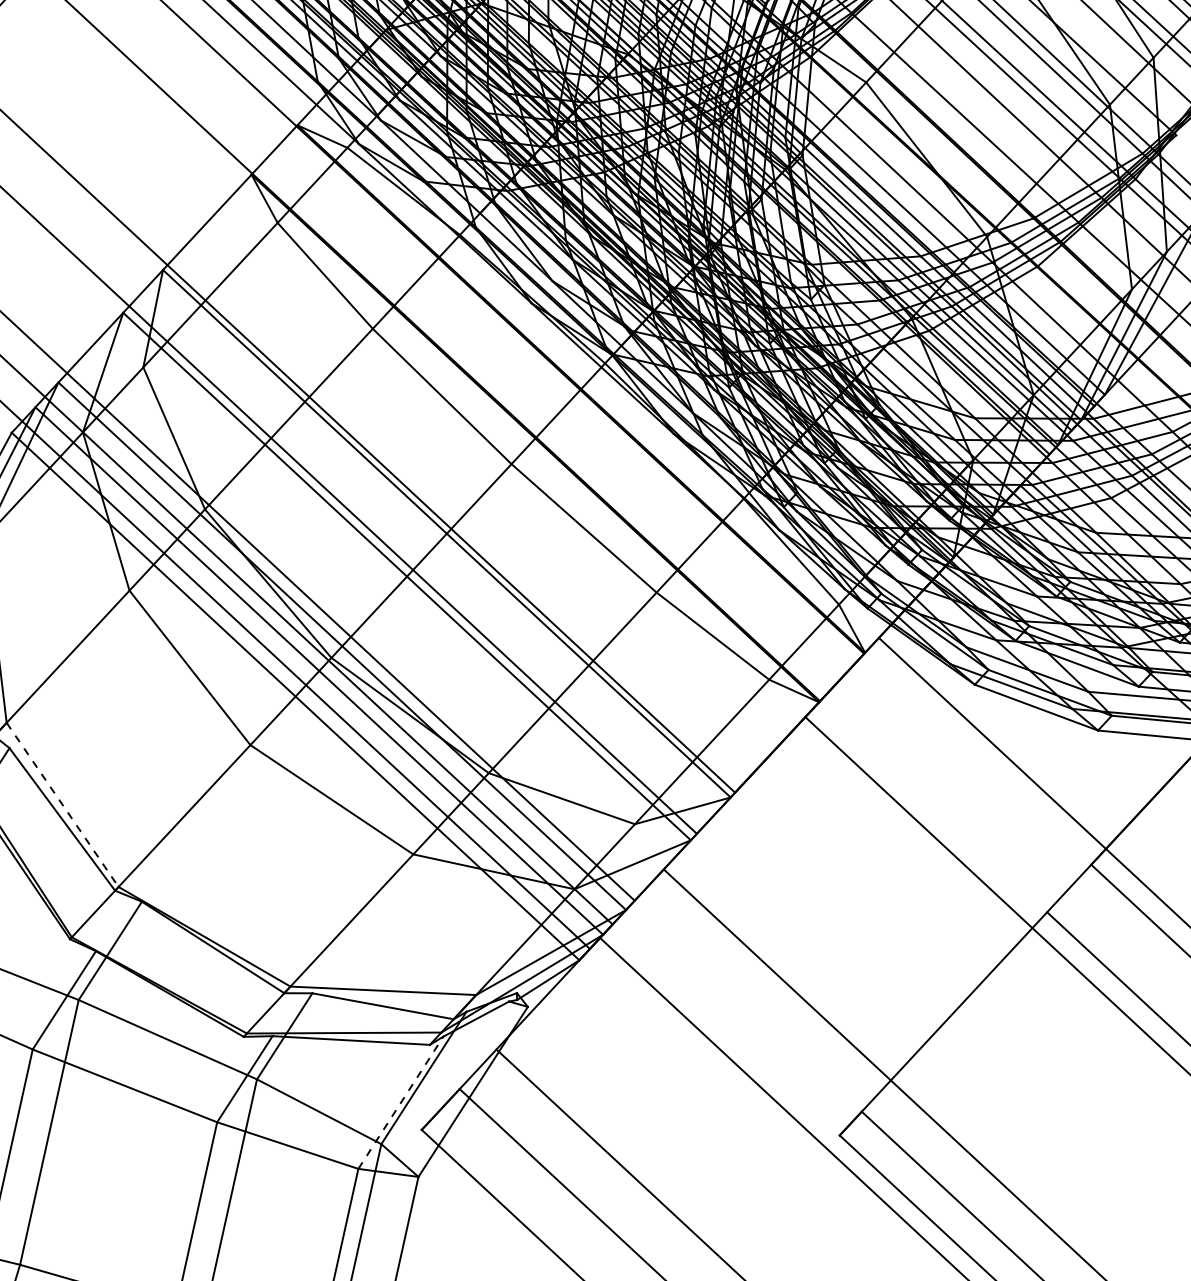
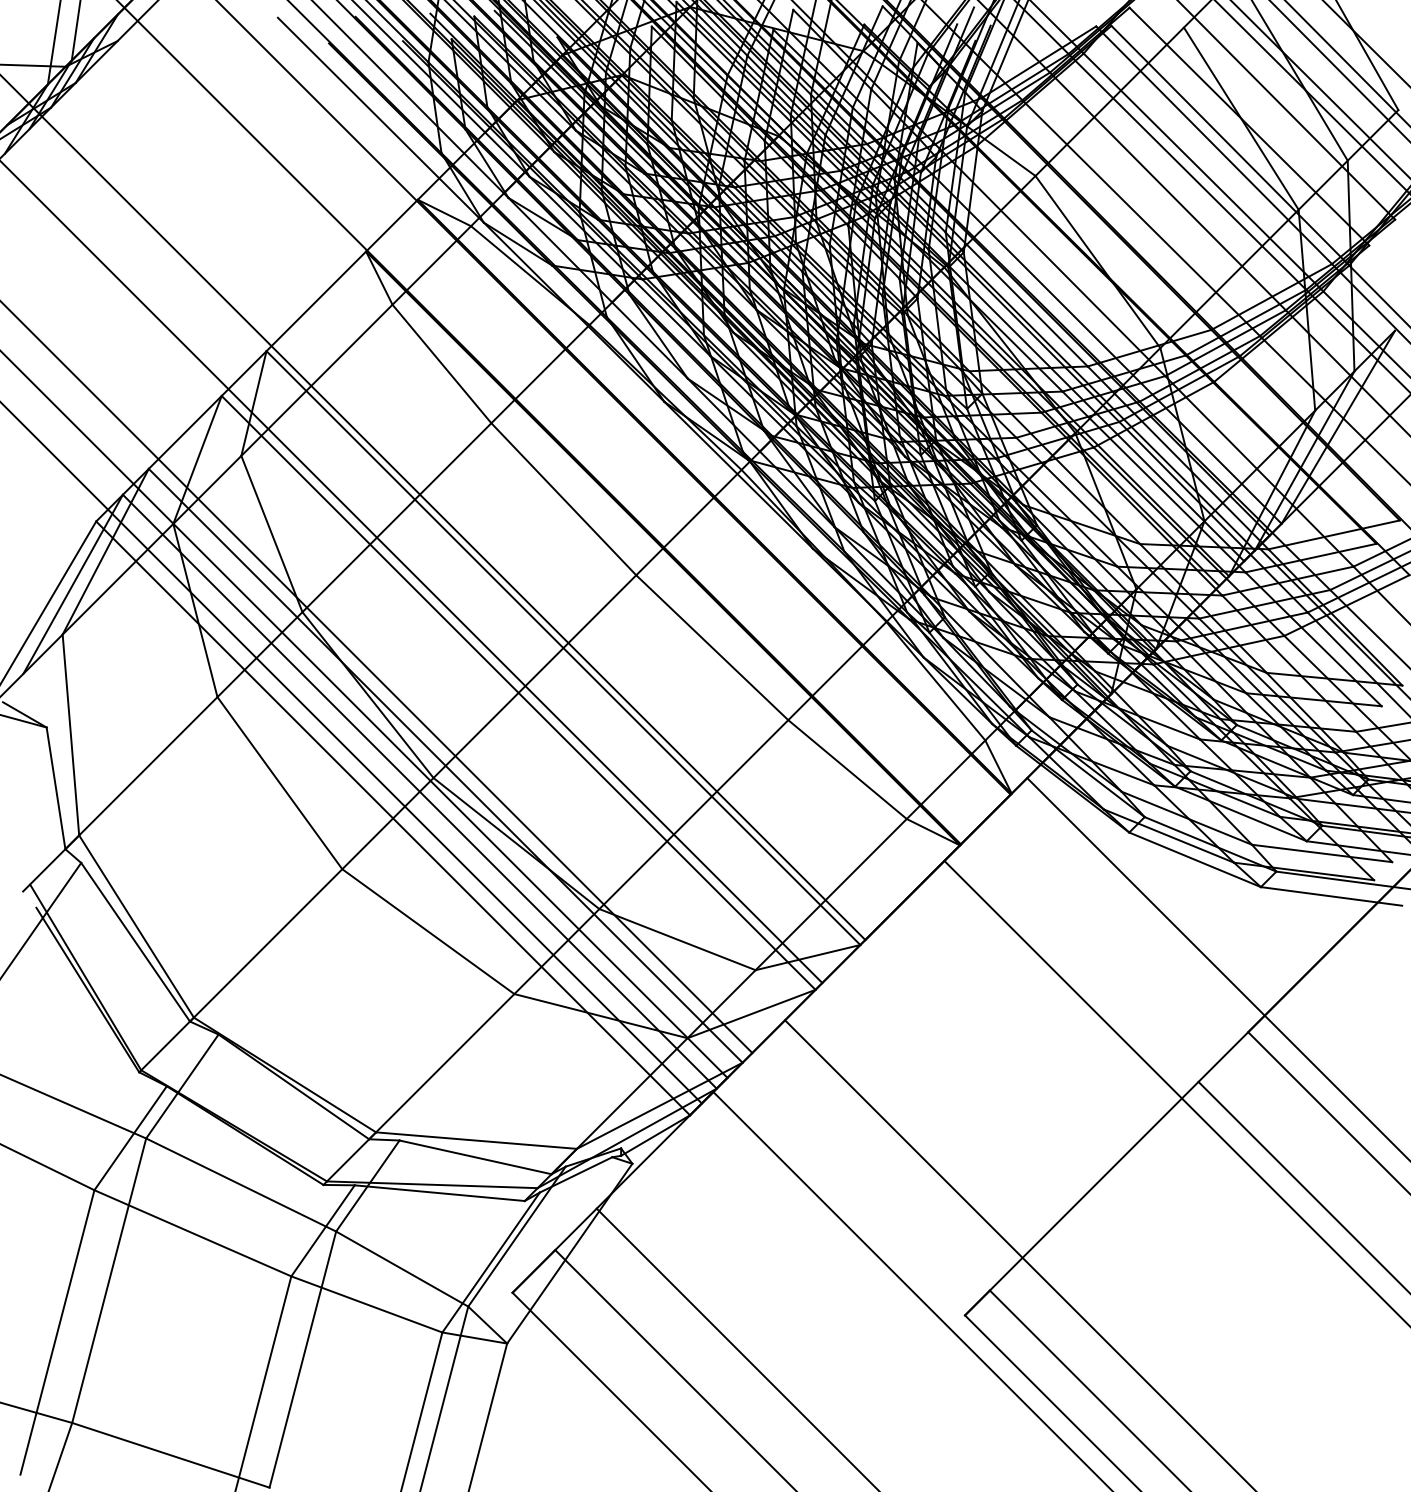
line: (62, 804) -> (136, 926), dashed -> solid
line: (401, 1102) -> (491, 1262), dashed -> solid

